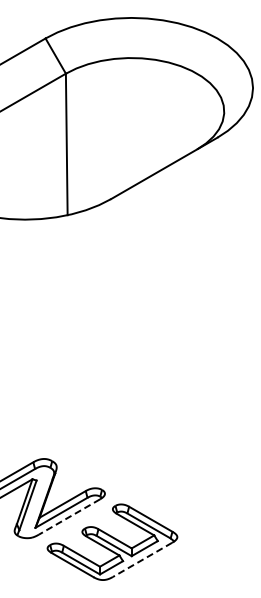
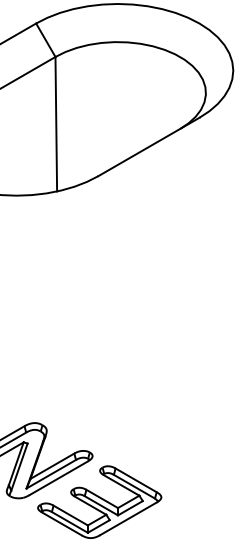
line: (69, 517) -> (58, 478), dashed -> solid
line: (142, 560) -> (128, 519), dashed -> solid

